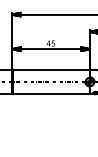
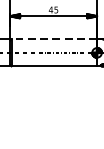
line: (51, 69) -> (54, 38), solid -> dashed

